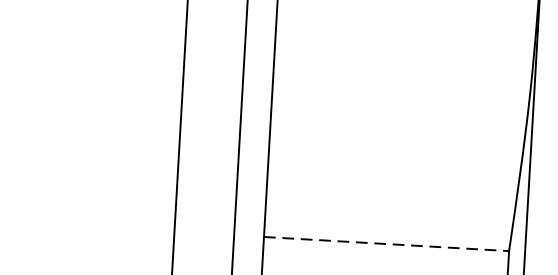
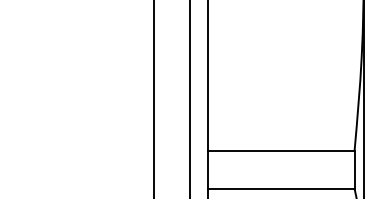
line: (386, 243) -> (281, 150), dashed -> solid

